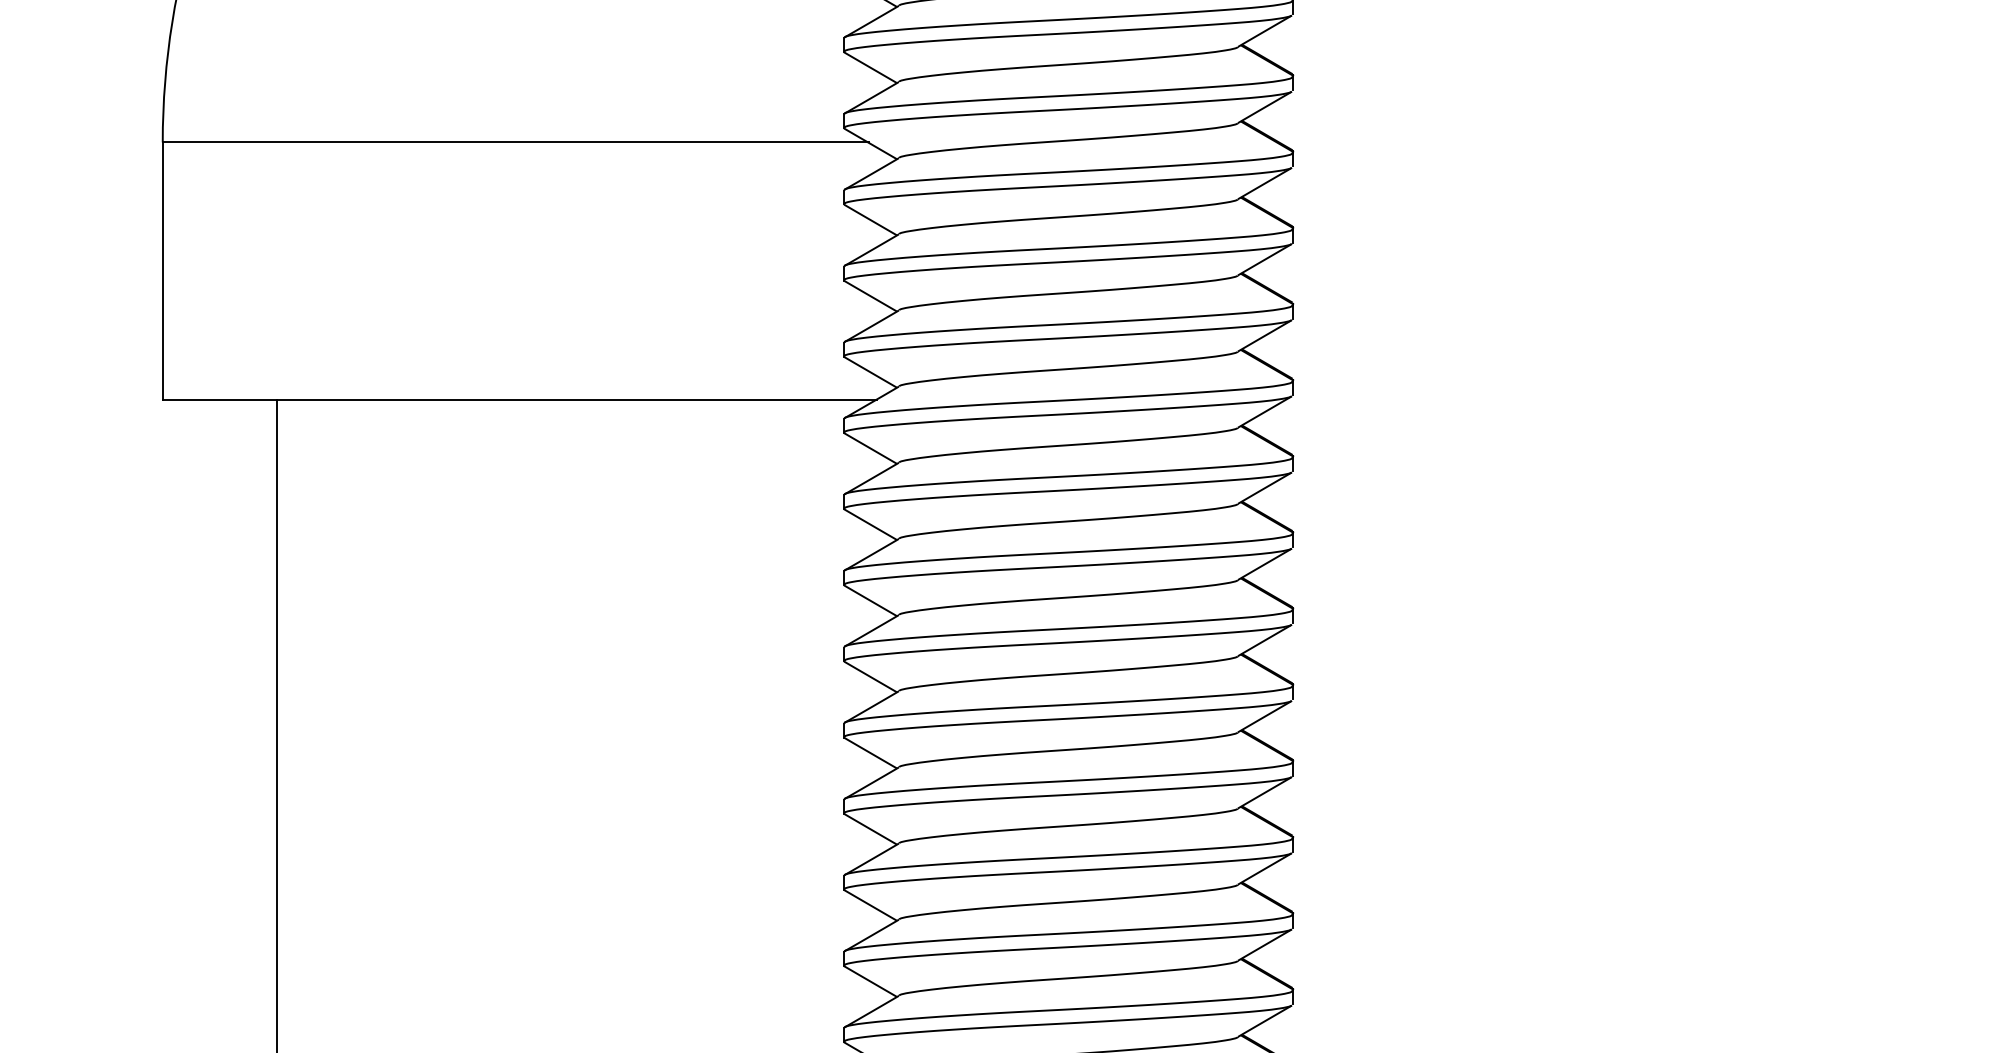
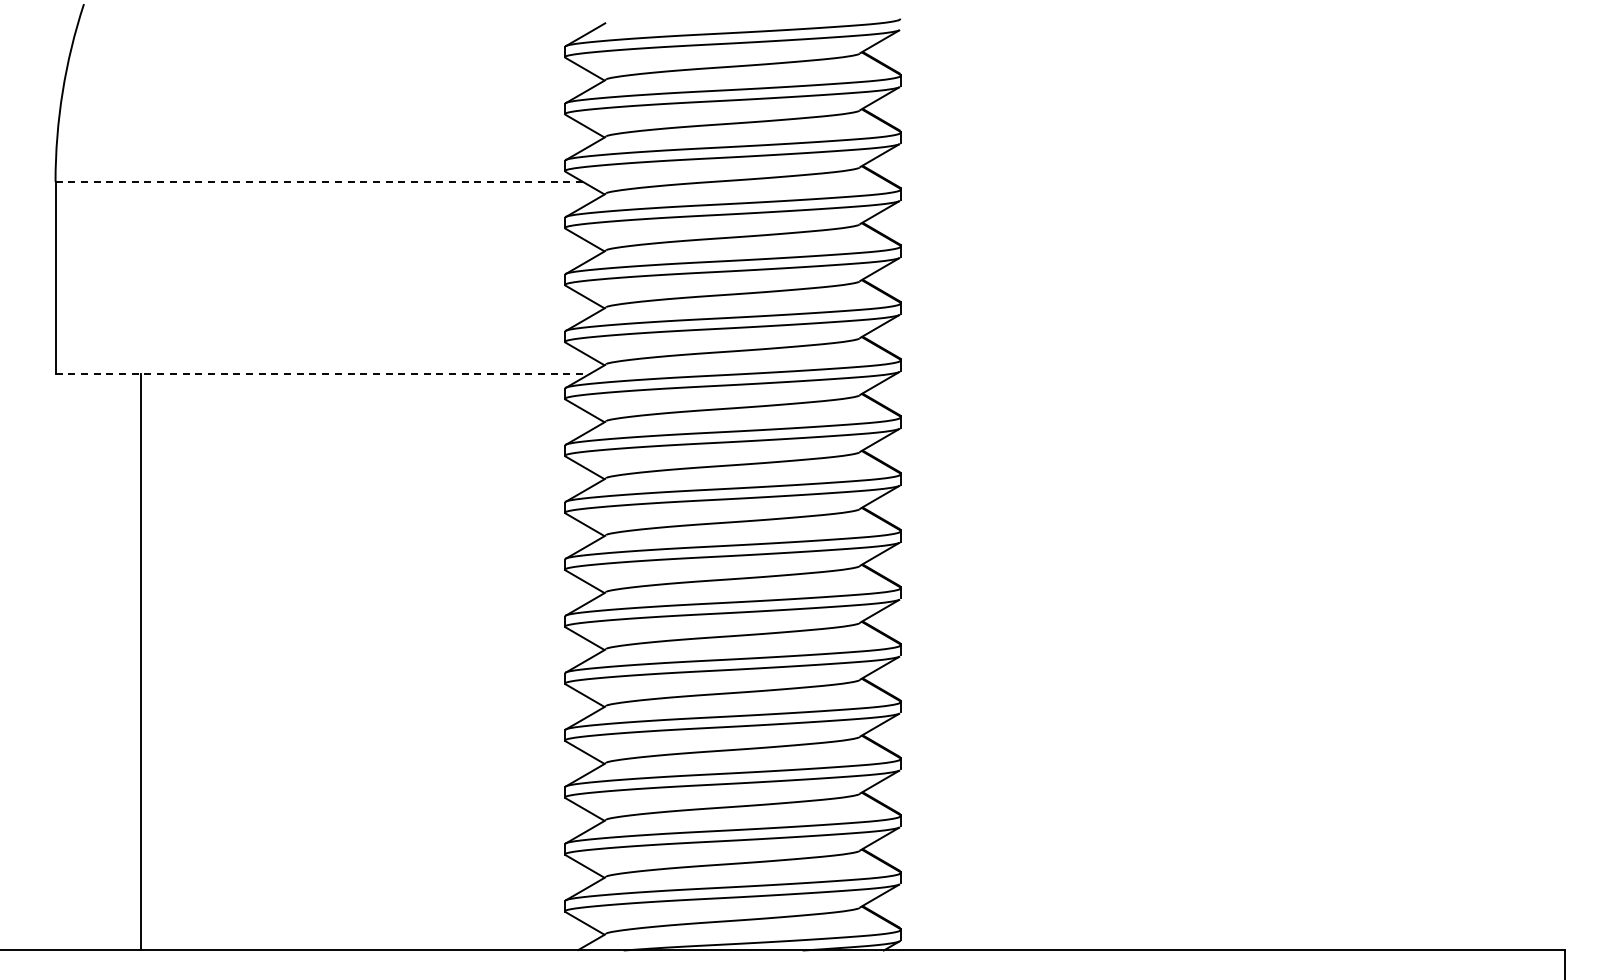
line: (515, 141) -> (319, 181), solid -> dashed
line: (521, 399) -> (323, 374), solid -> dashed

